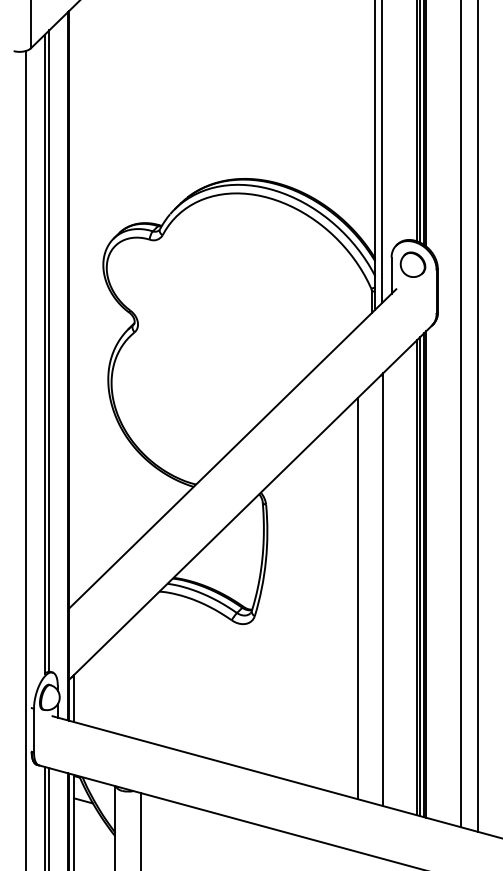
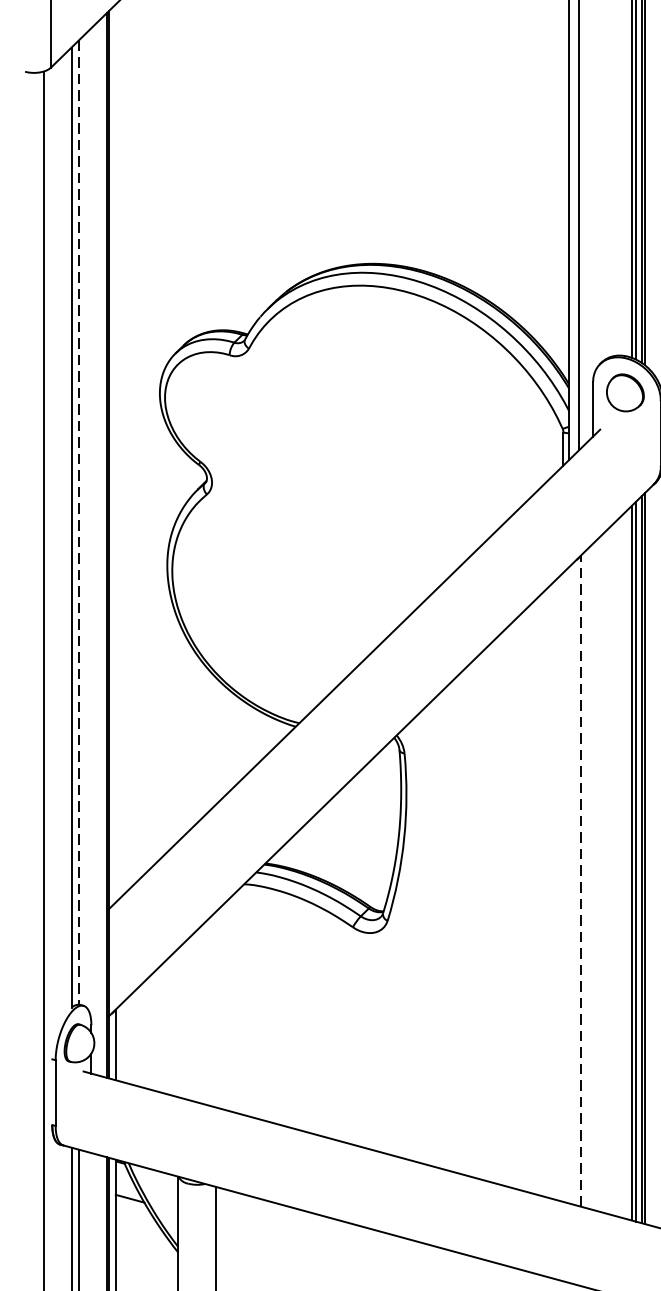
line: (49, 351) -> (78, 523), solid -> dashed
line: (383, 589) -> (580, 881), solid -> dashed
line: (357, 598) -> (541, 894), removed

